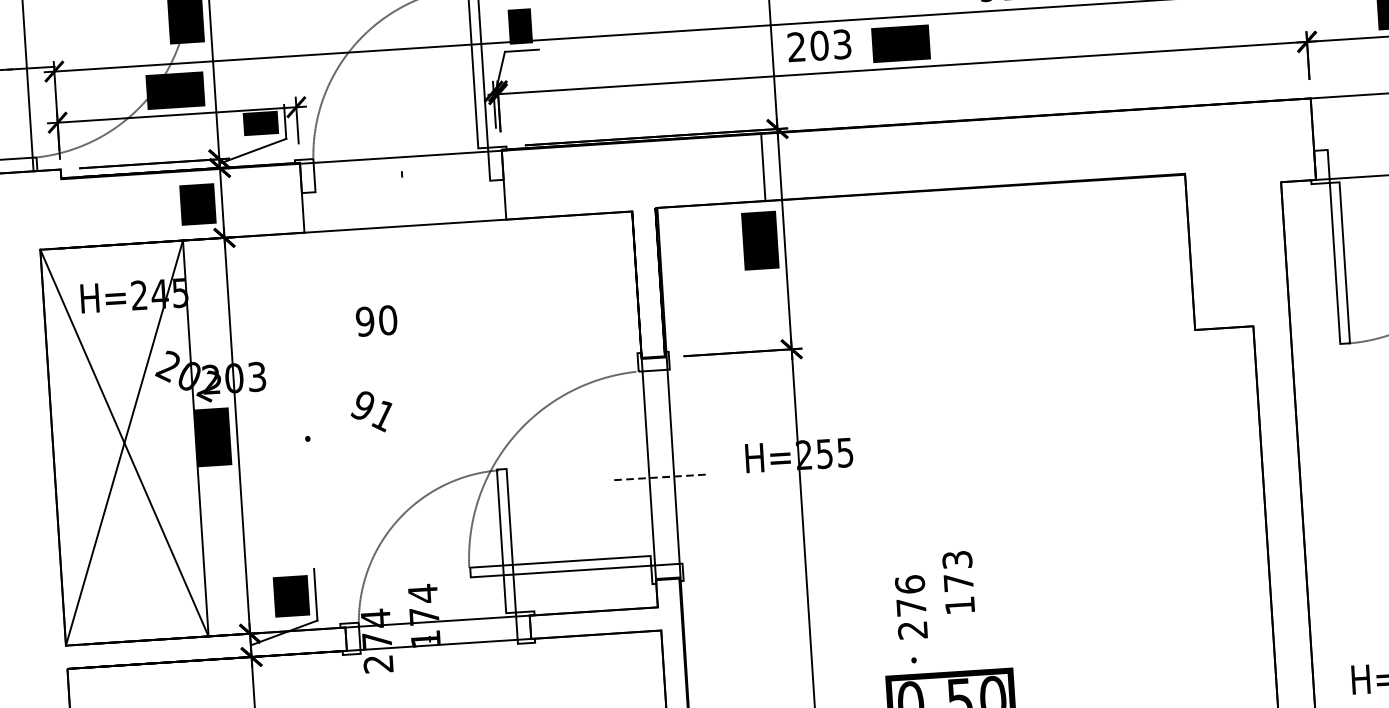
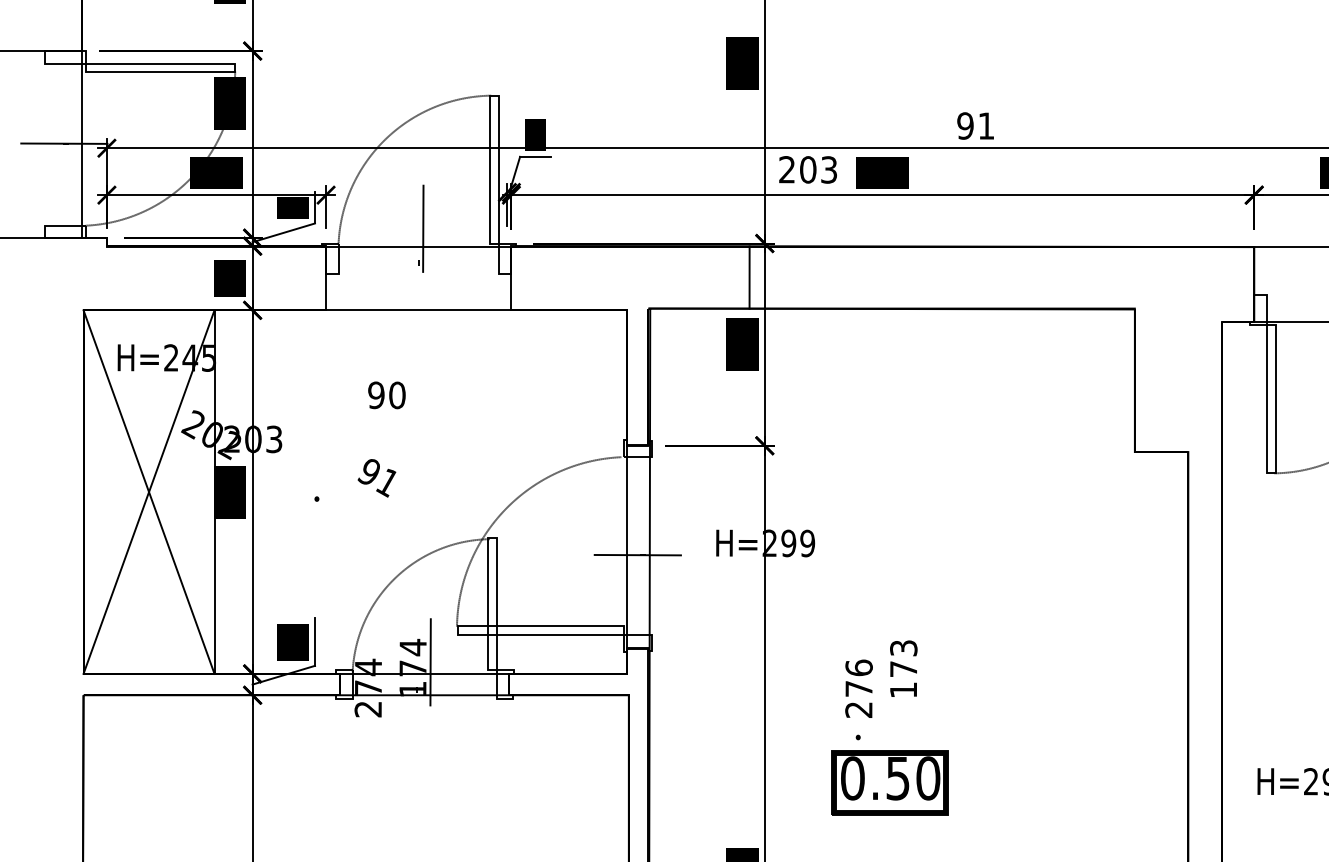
line: (404, 136) -> (423, 228), added
text: (835, 453) -> (798, 543), H=255 -> H=299
line: (661, 477) -> (638, 555), dashed -> solid
line: (442, 608) -> (430, 662), added

